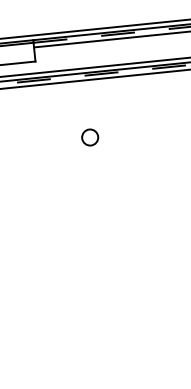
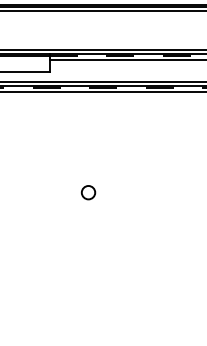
circle: (90, 137) -> (88, 192), moved

